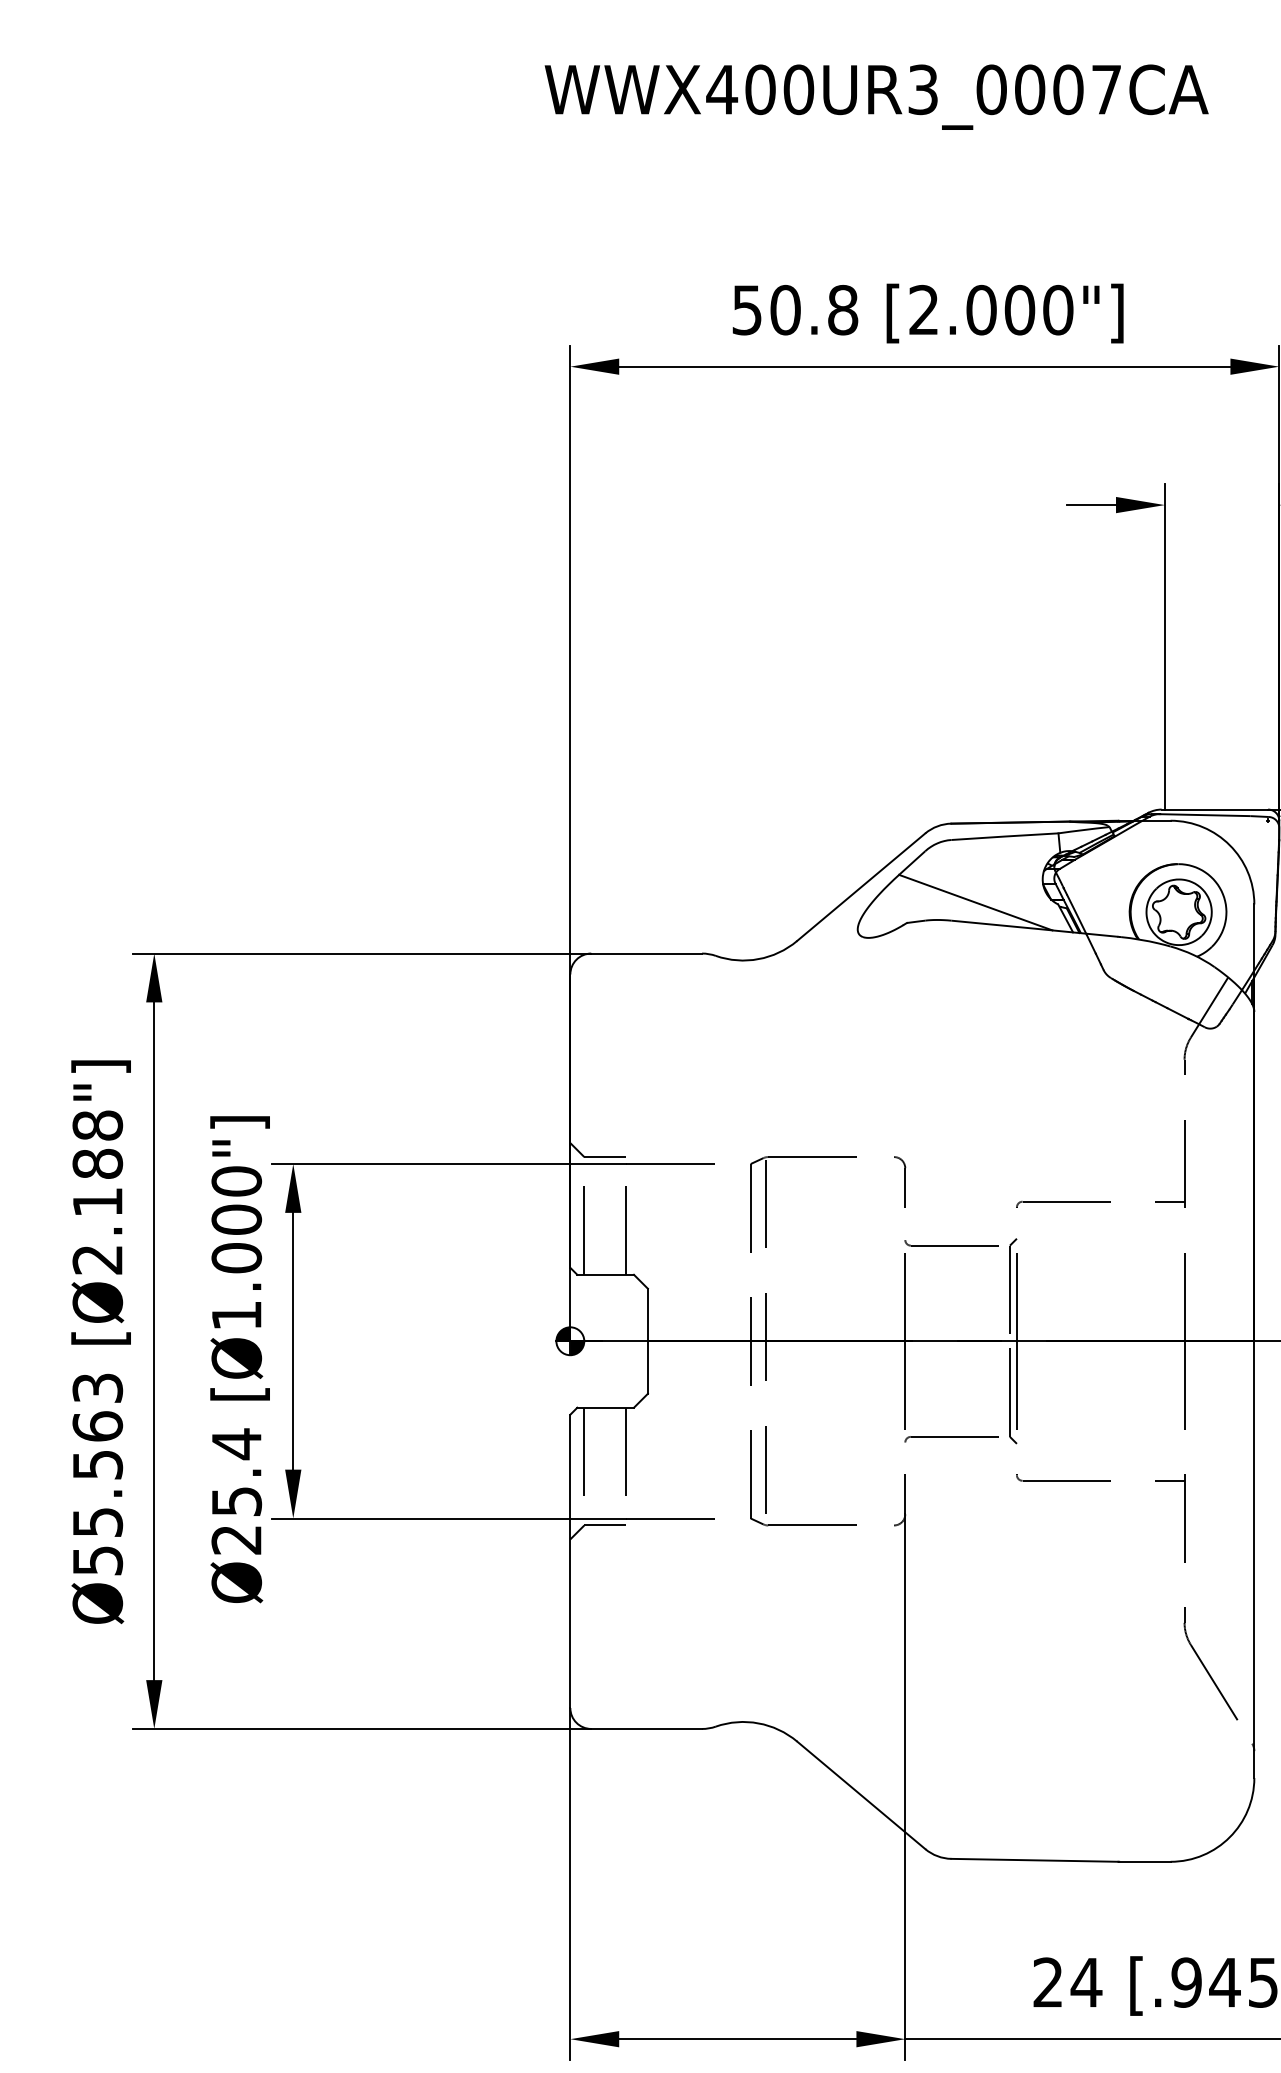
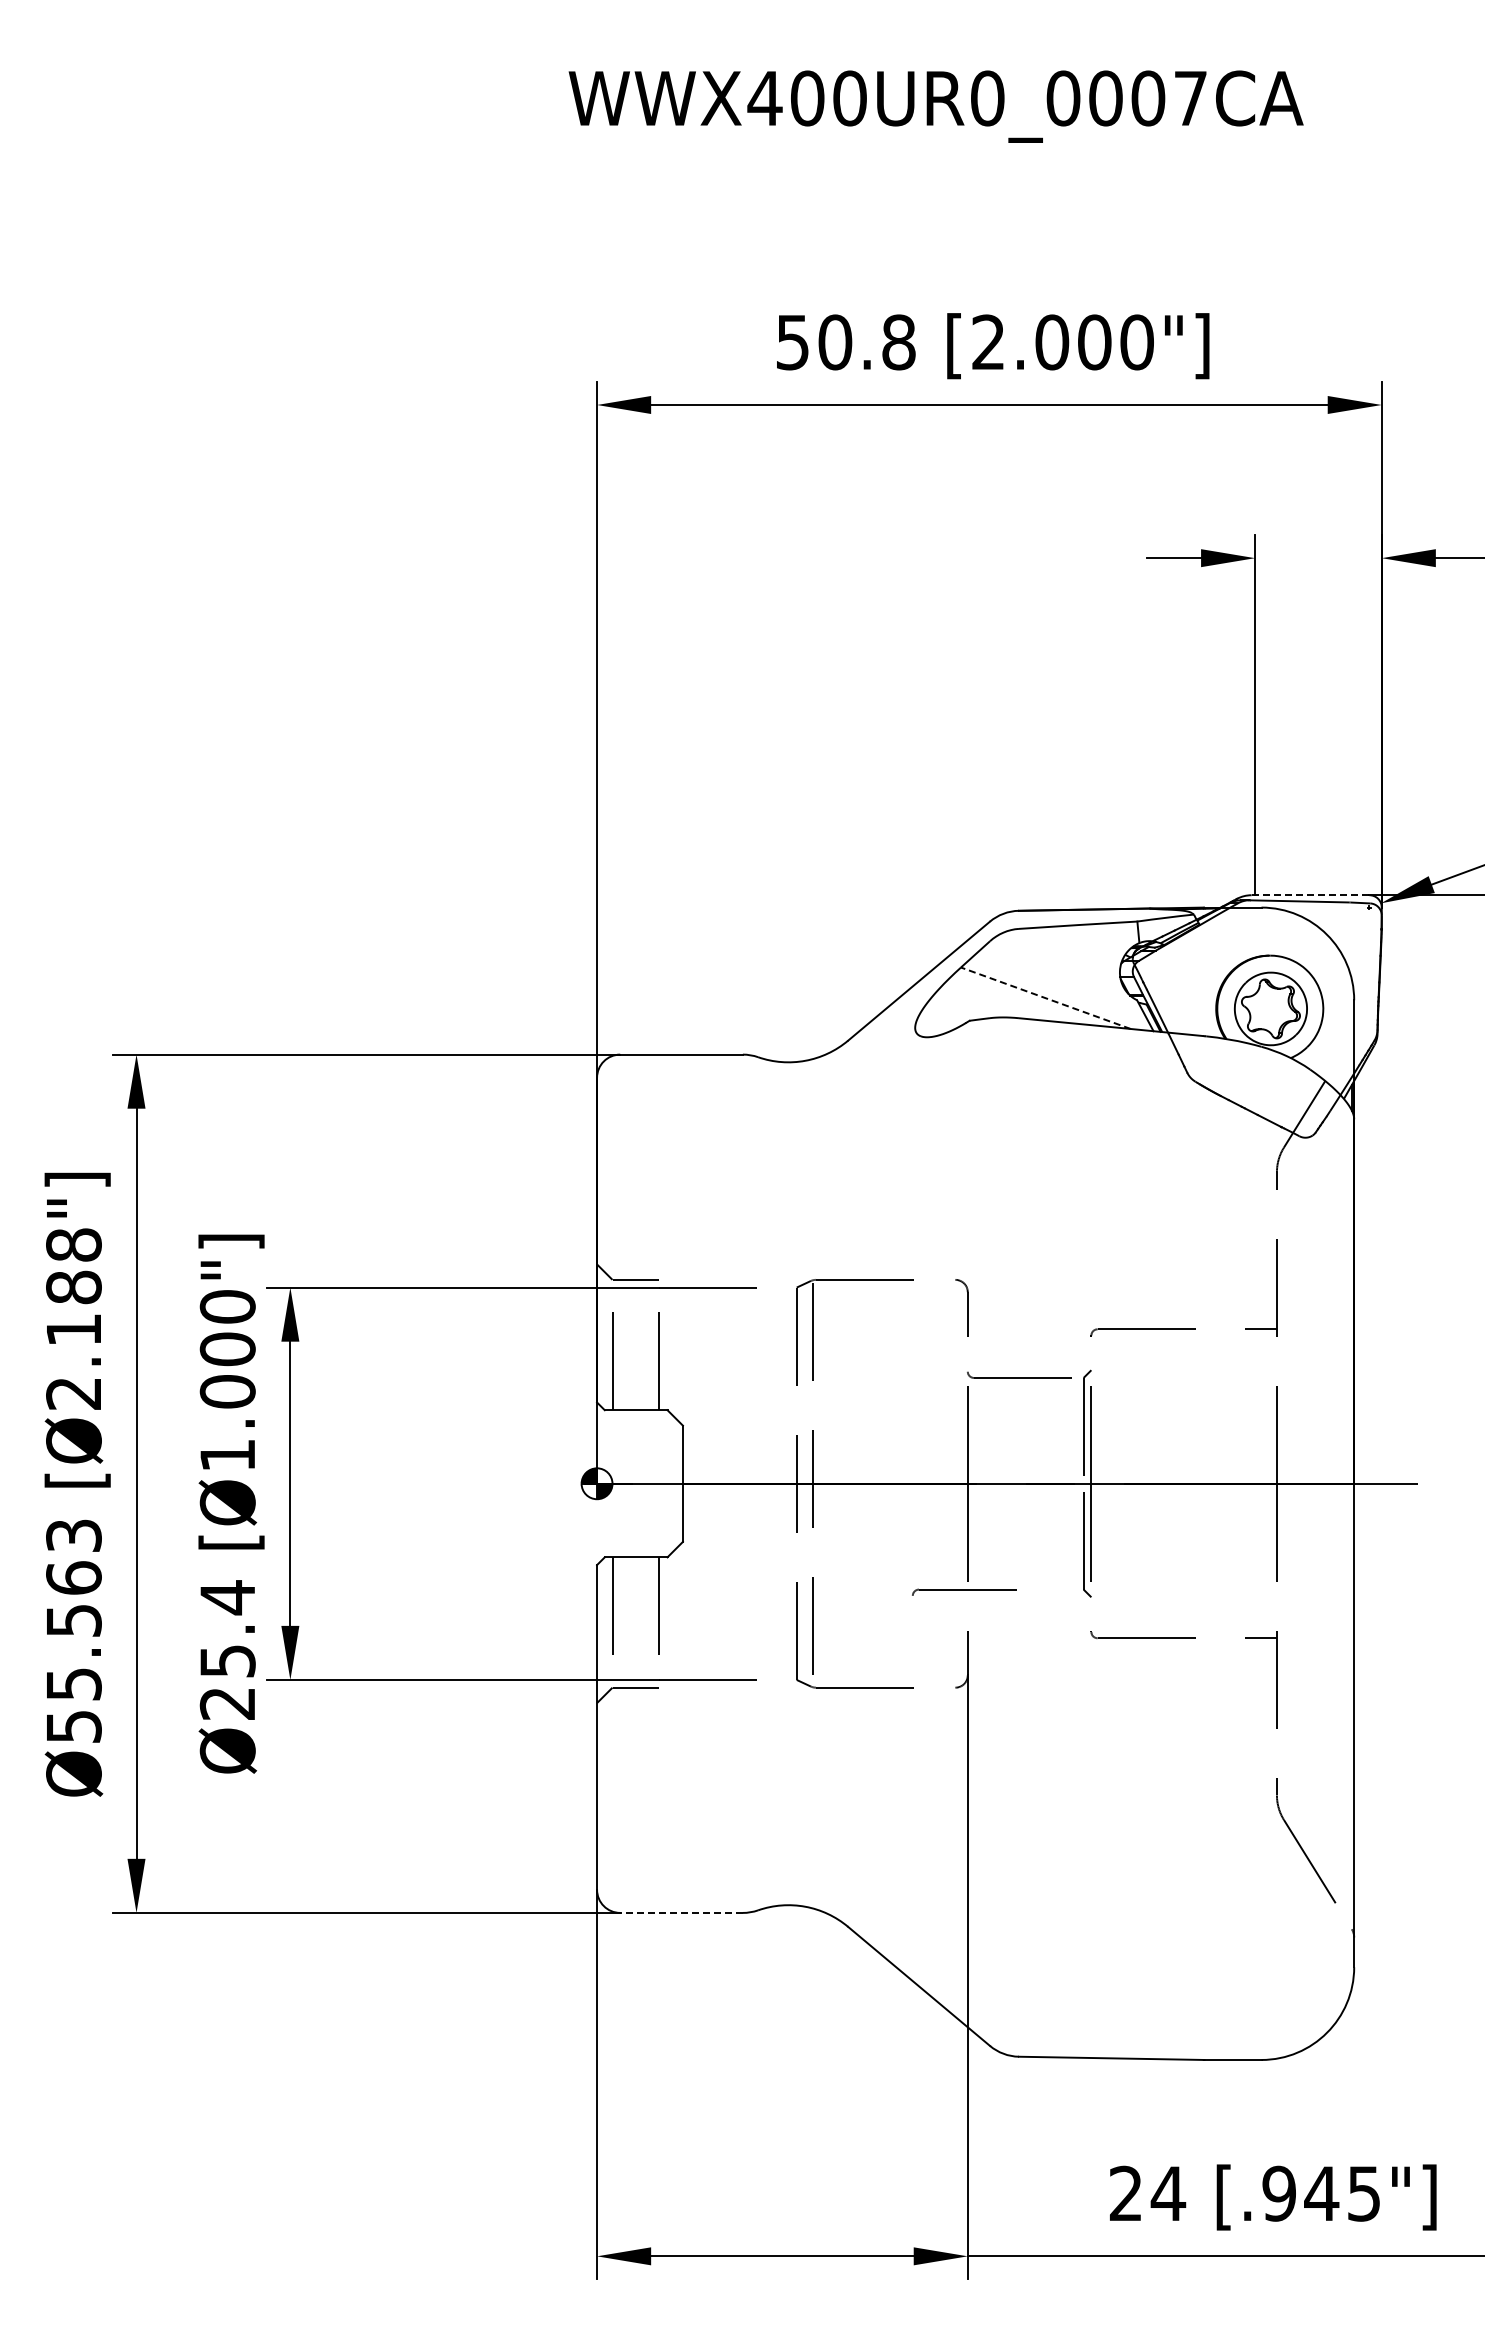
text: (923, 89) -> (987, 98), WWX400UR3_0007CA -> WWX400UR0_0007CA
line: (1214, 809) -> (1310, 895), solid -> dashed
line: (975, 902) -> (1045, 998), solid -> dashed
part: (951, 1438) -> (964, 1591), moved
line: (646, 1728) -> (681, 1912), solid -> dashed

